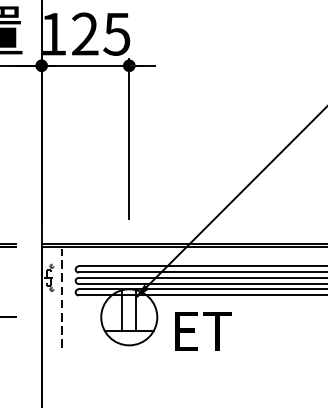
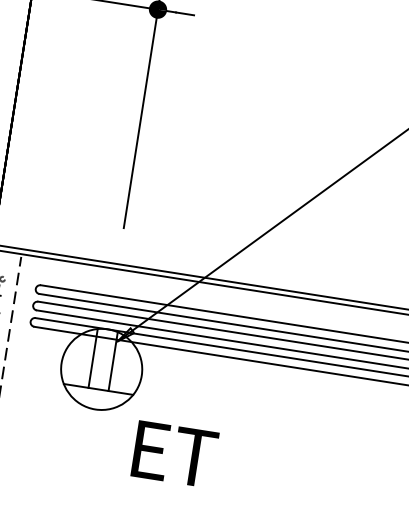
text: (203, 331) -> (175, 454), moved

